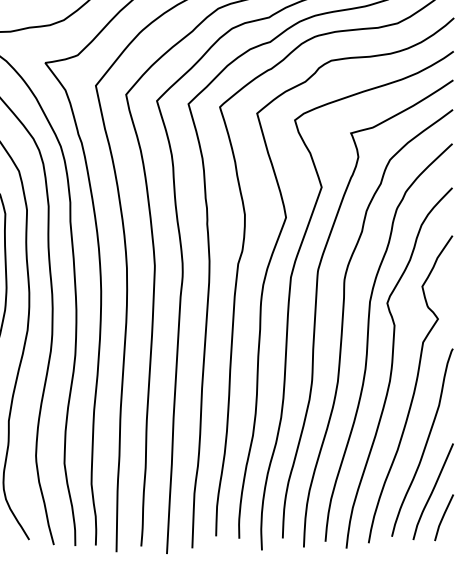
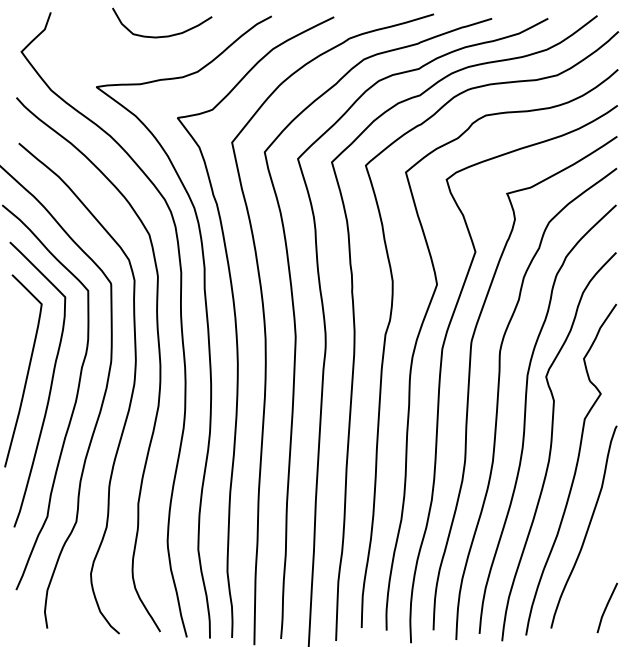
curve: (433, 491) -> (595, 579), removed

